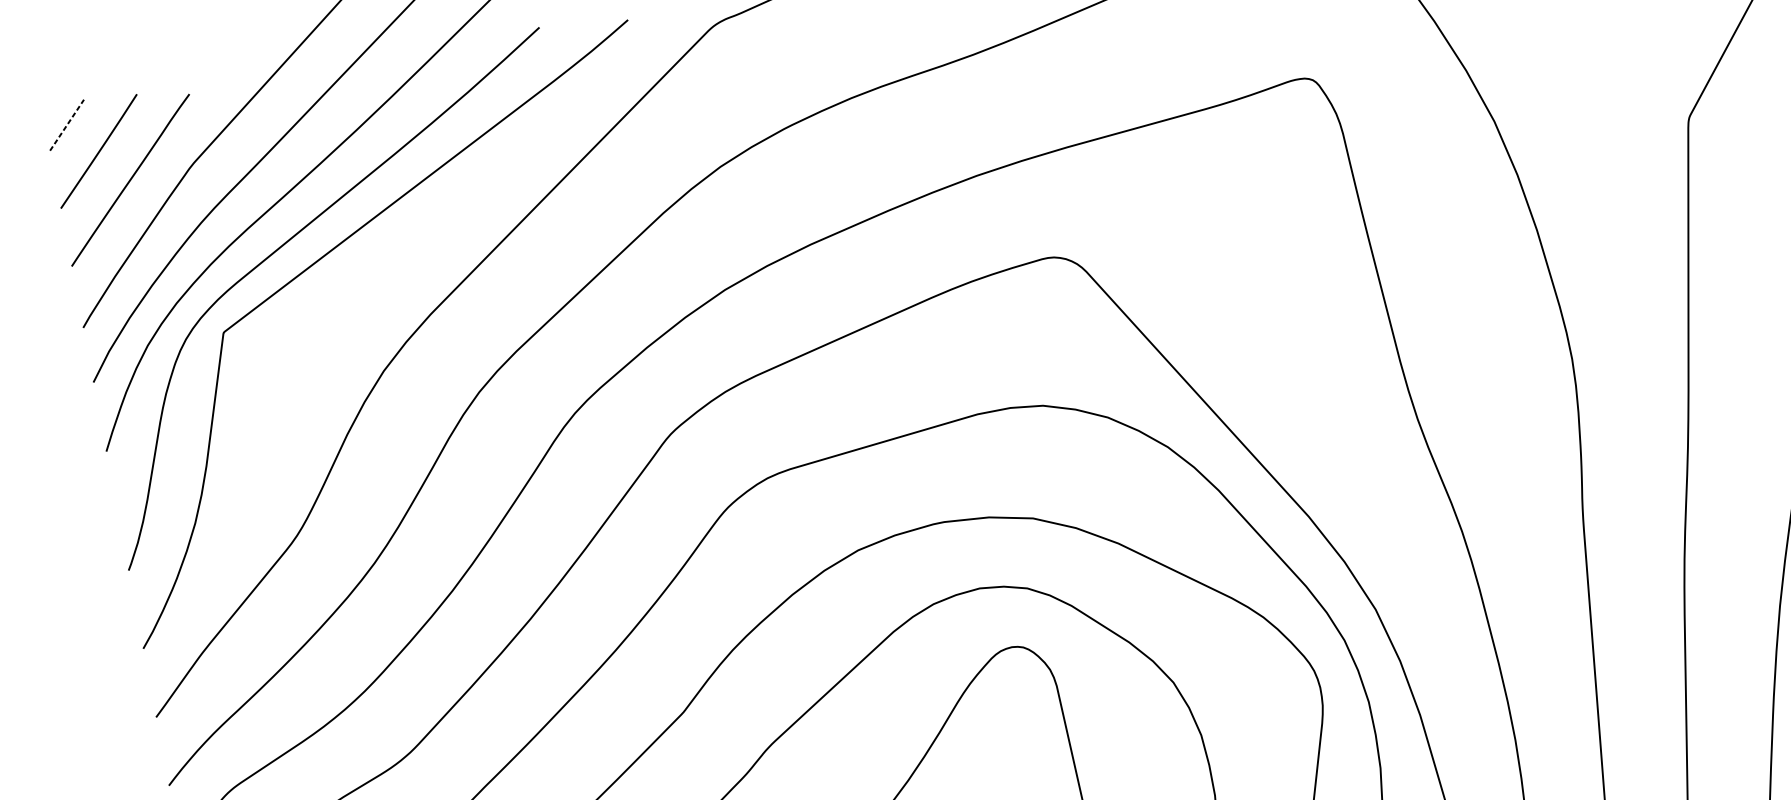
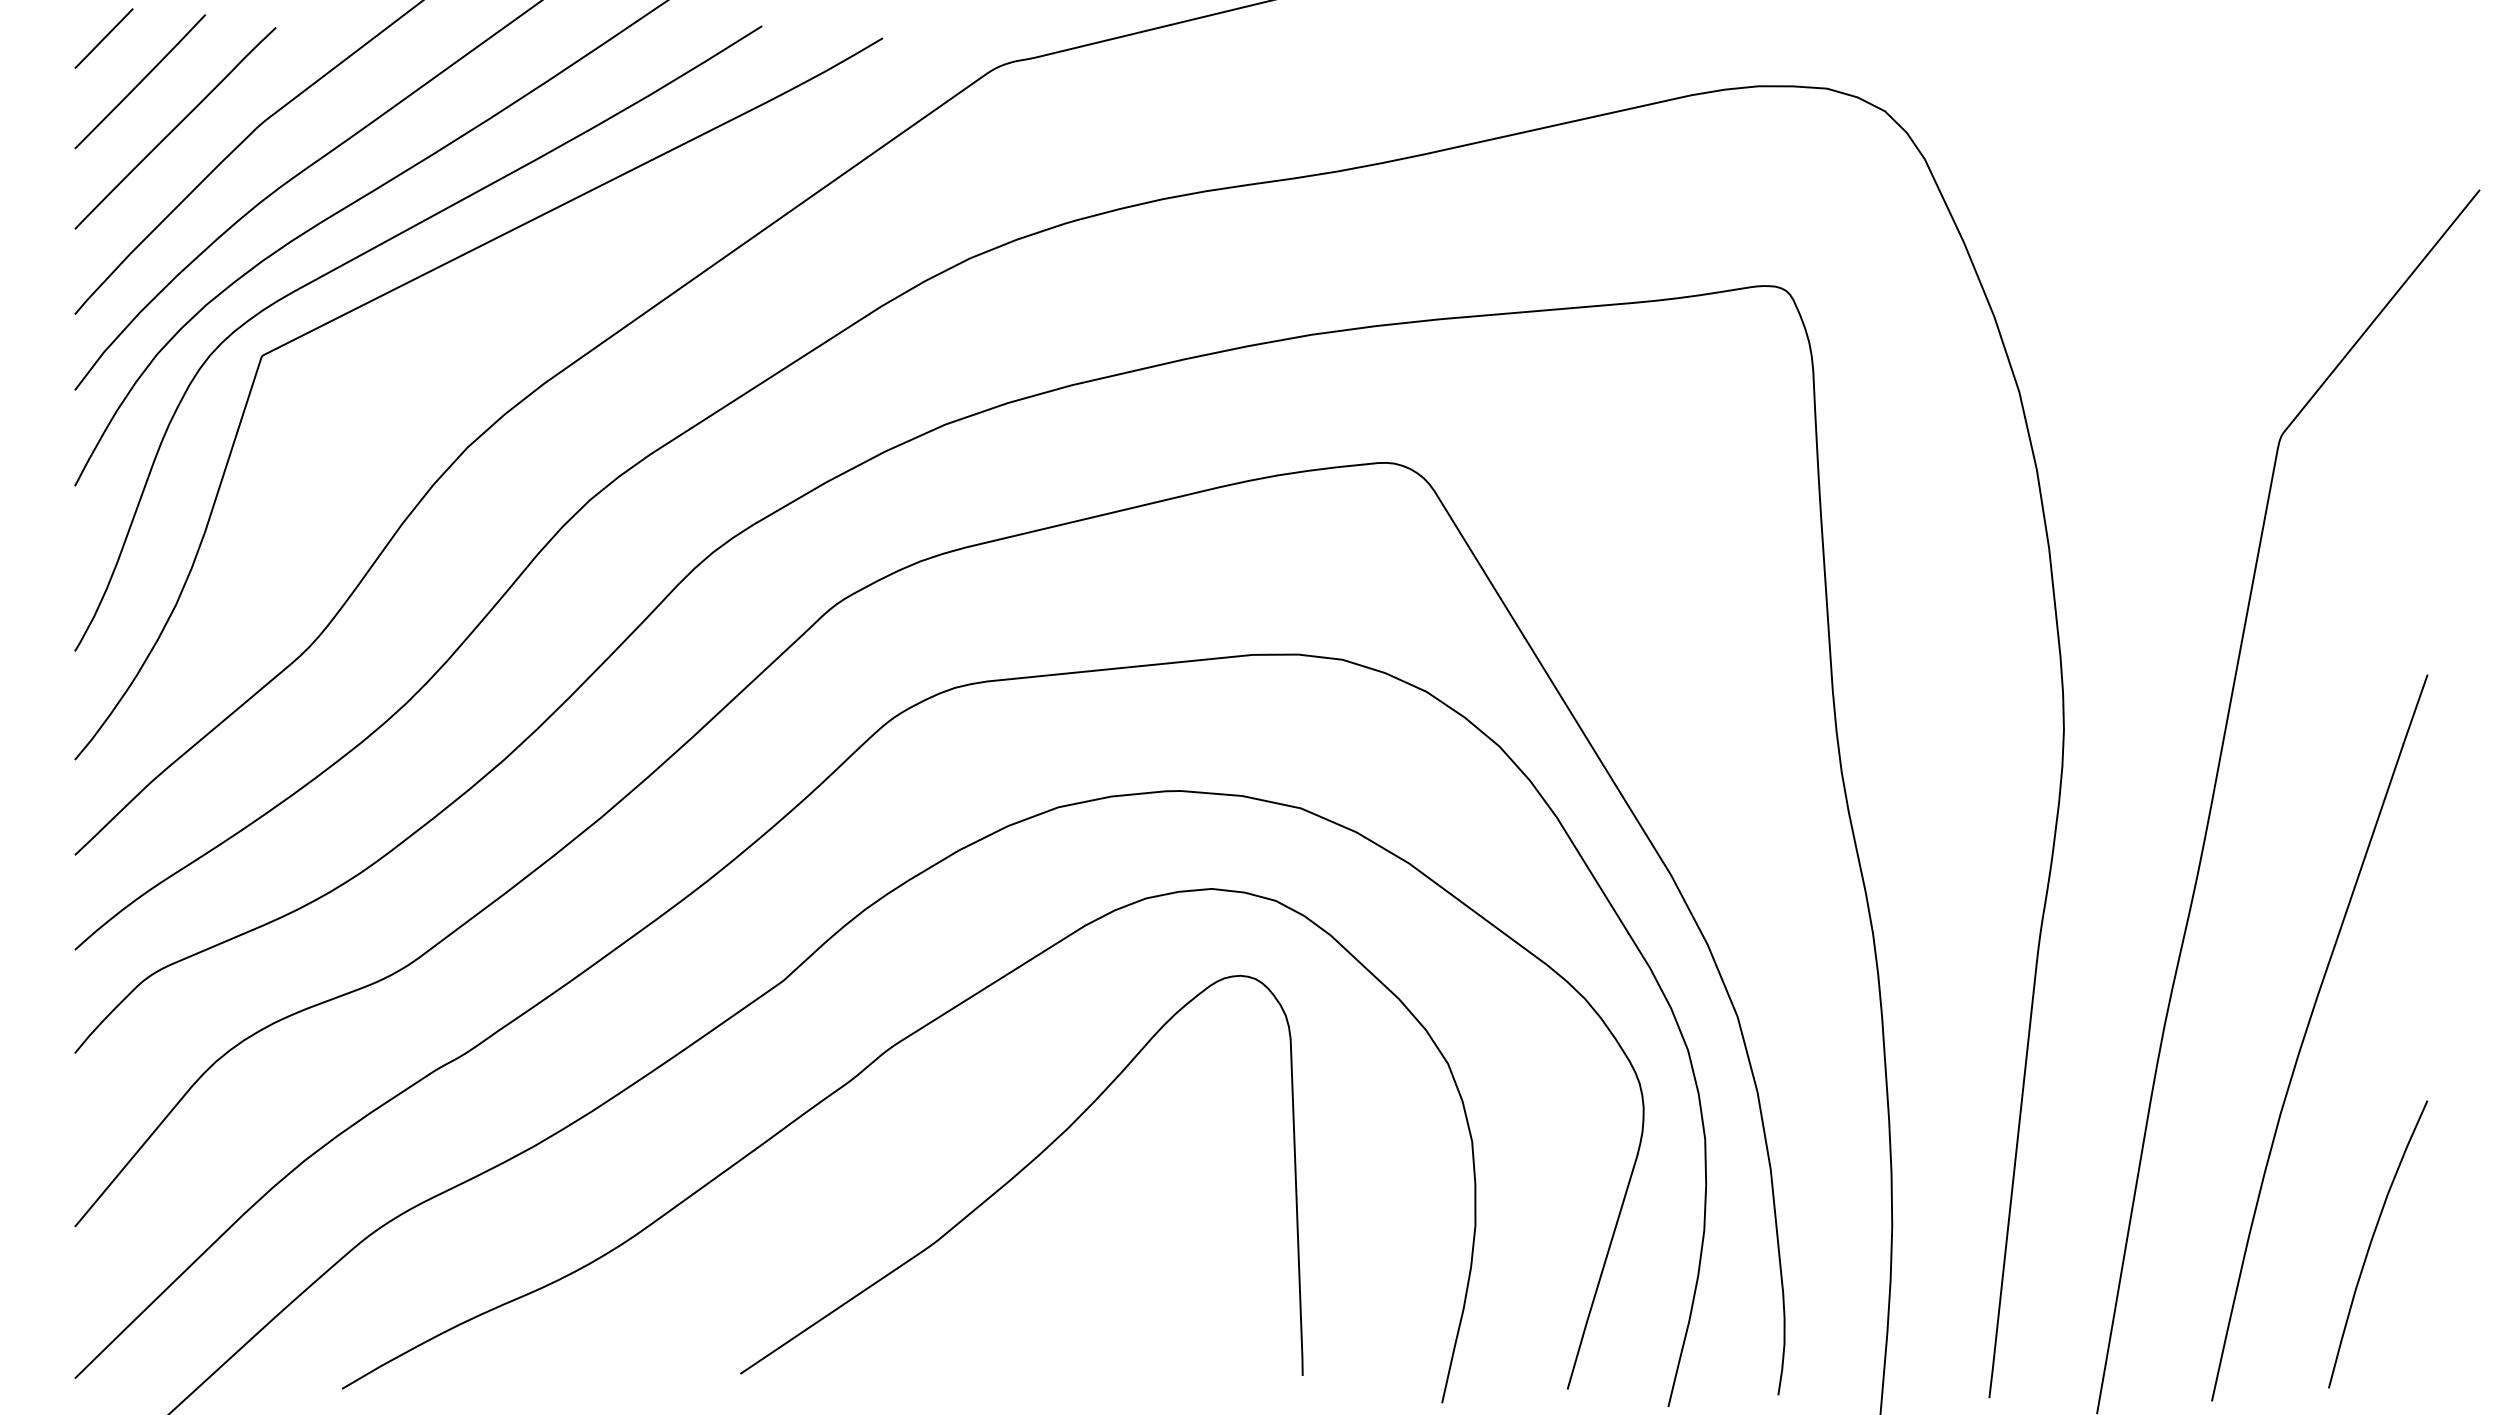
line: (67, 125) -> (104, 38), dashed -> solid

